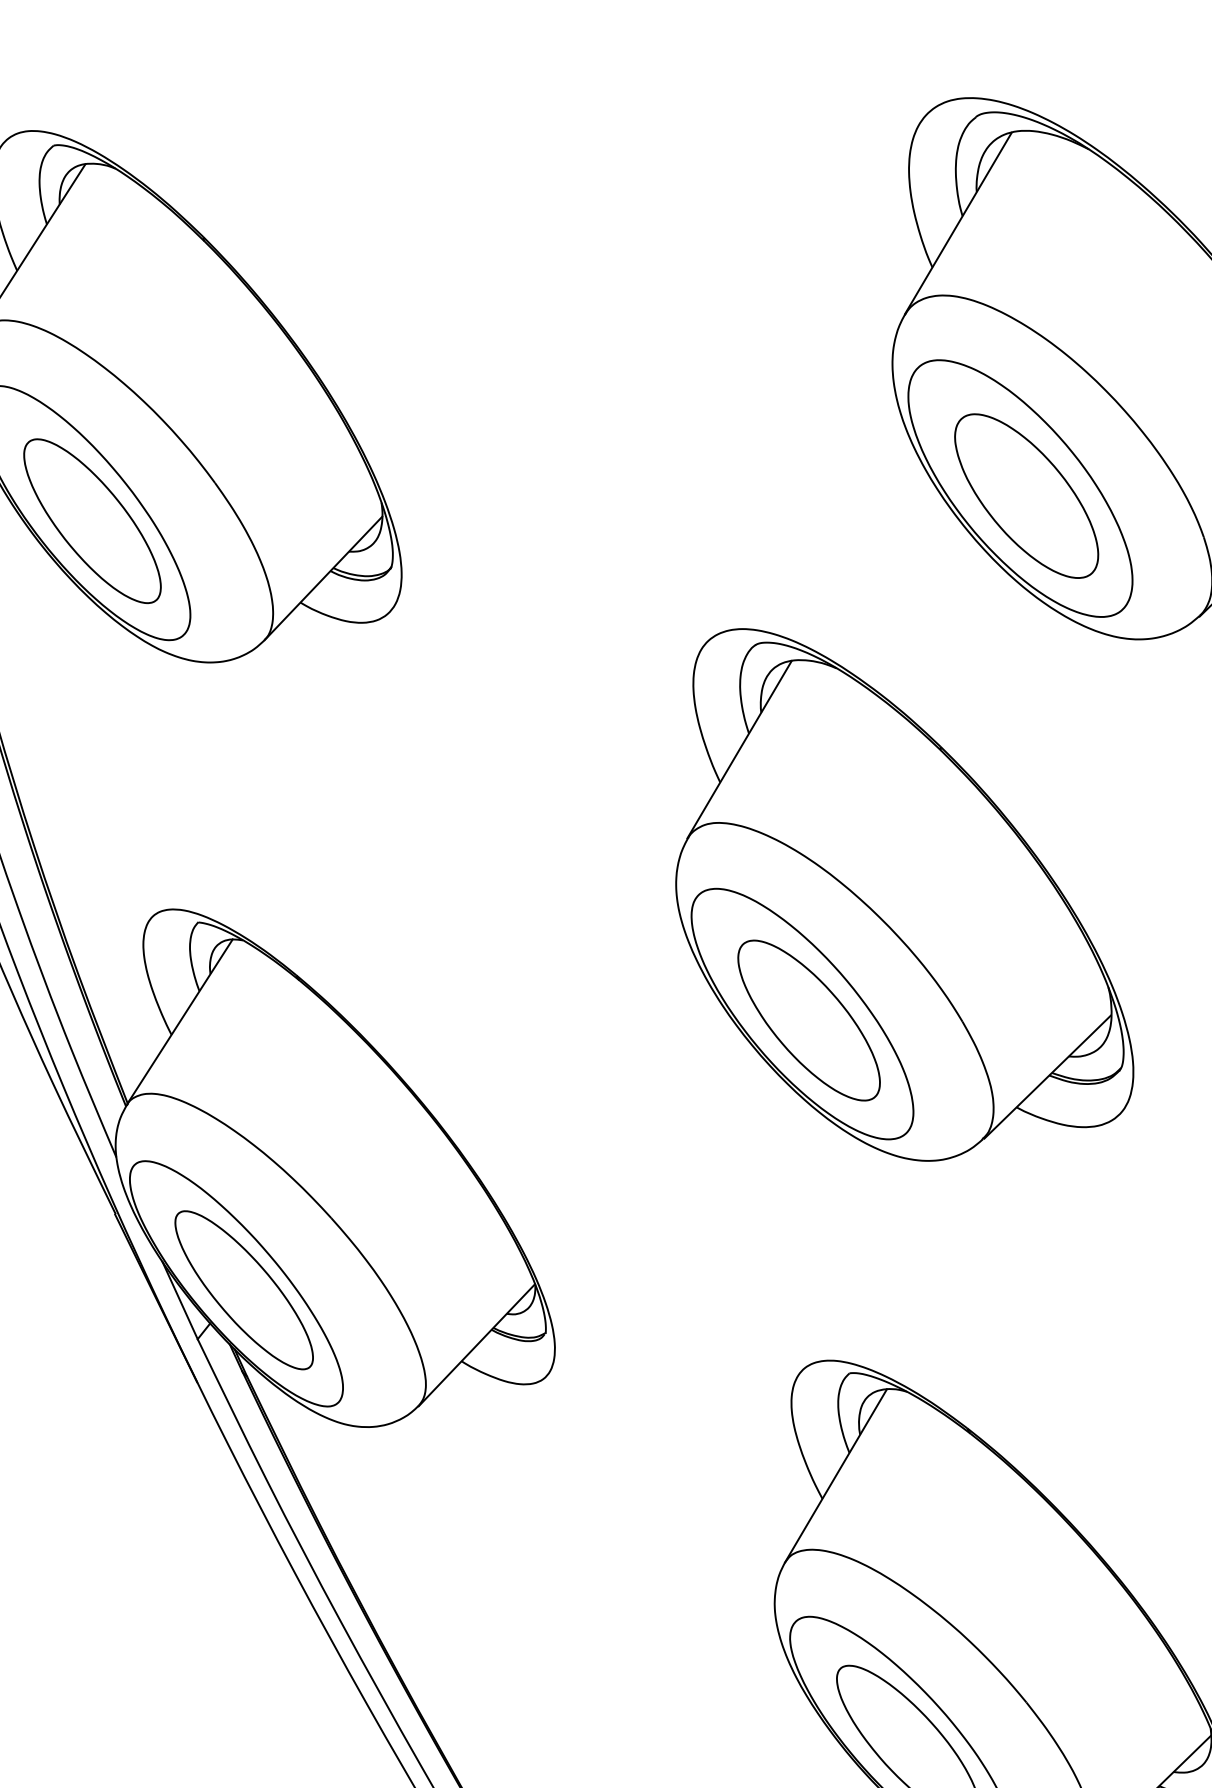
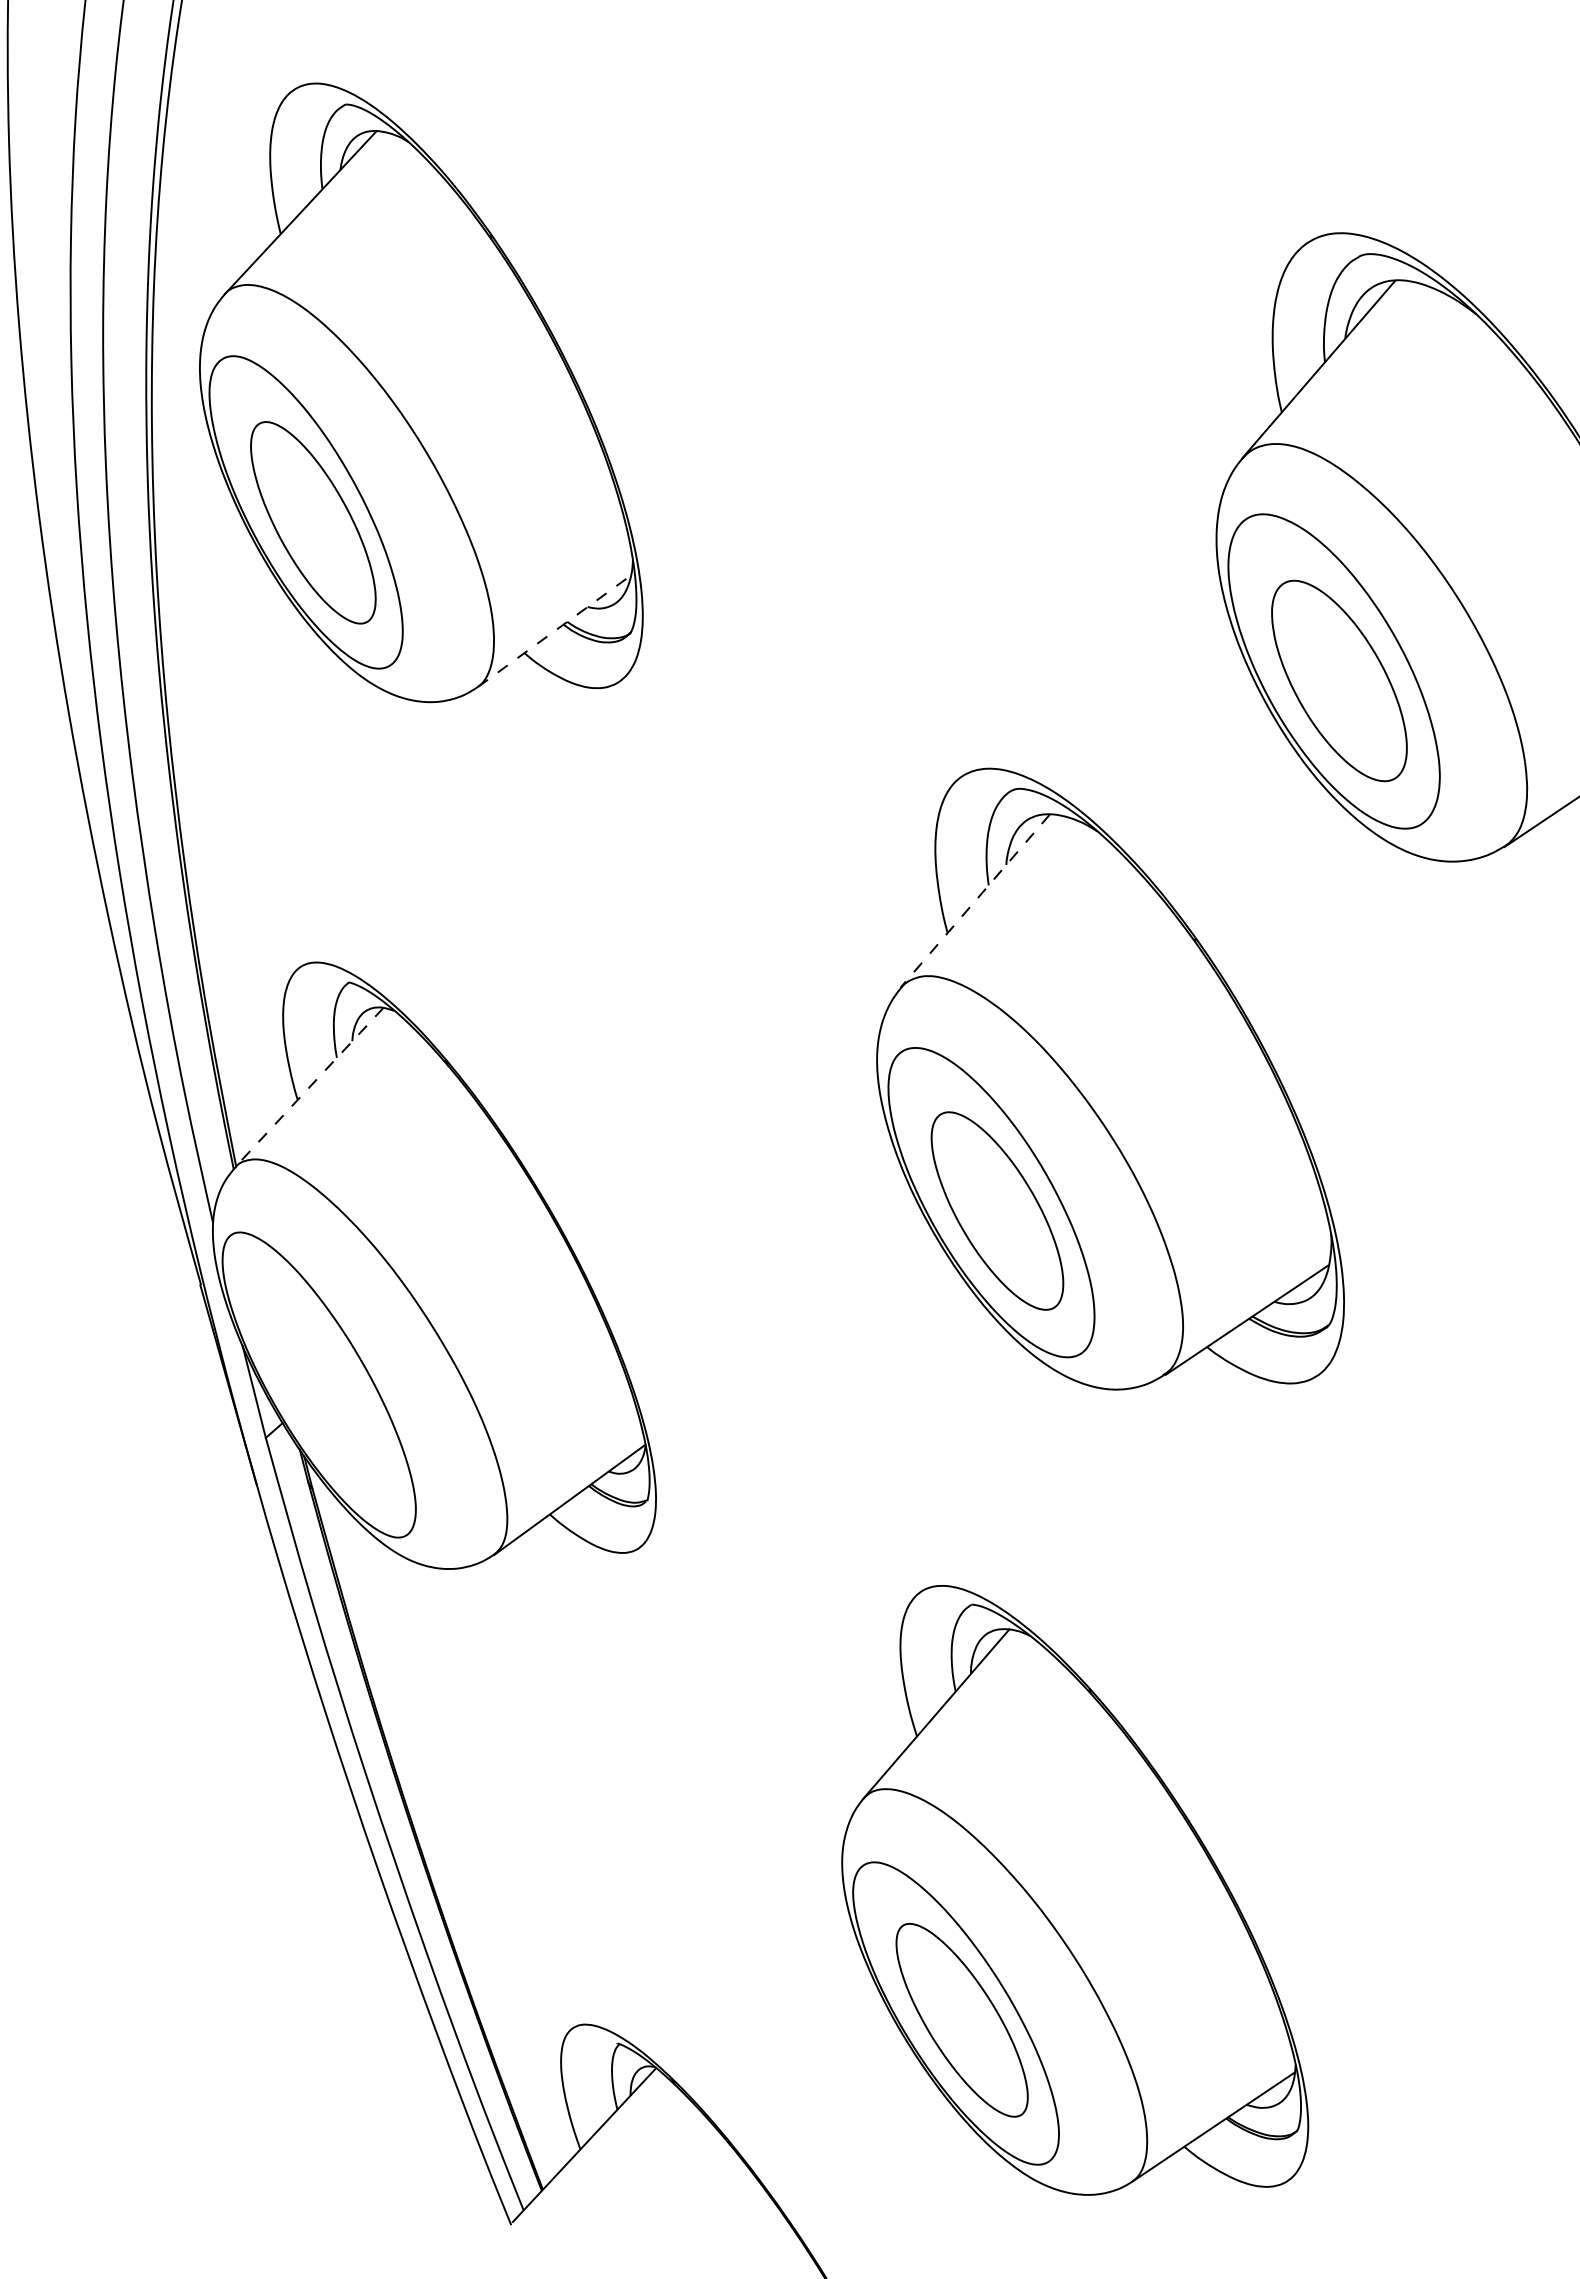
line: (323, 578) -> (554, 631), solid -> dashed
line: (738, 750) -> (974, 901), solid -> dashed
line: (179, 1021) -> (309, 1087), solid -> dashed
part: (244, 1290) -> (326, 1393), removed

